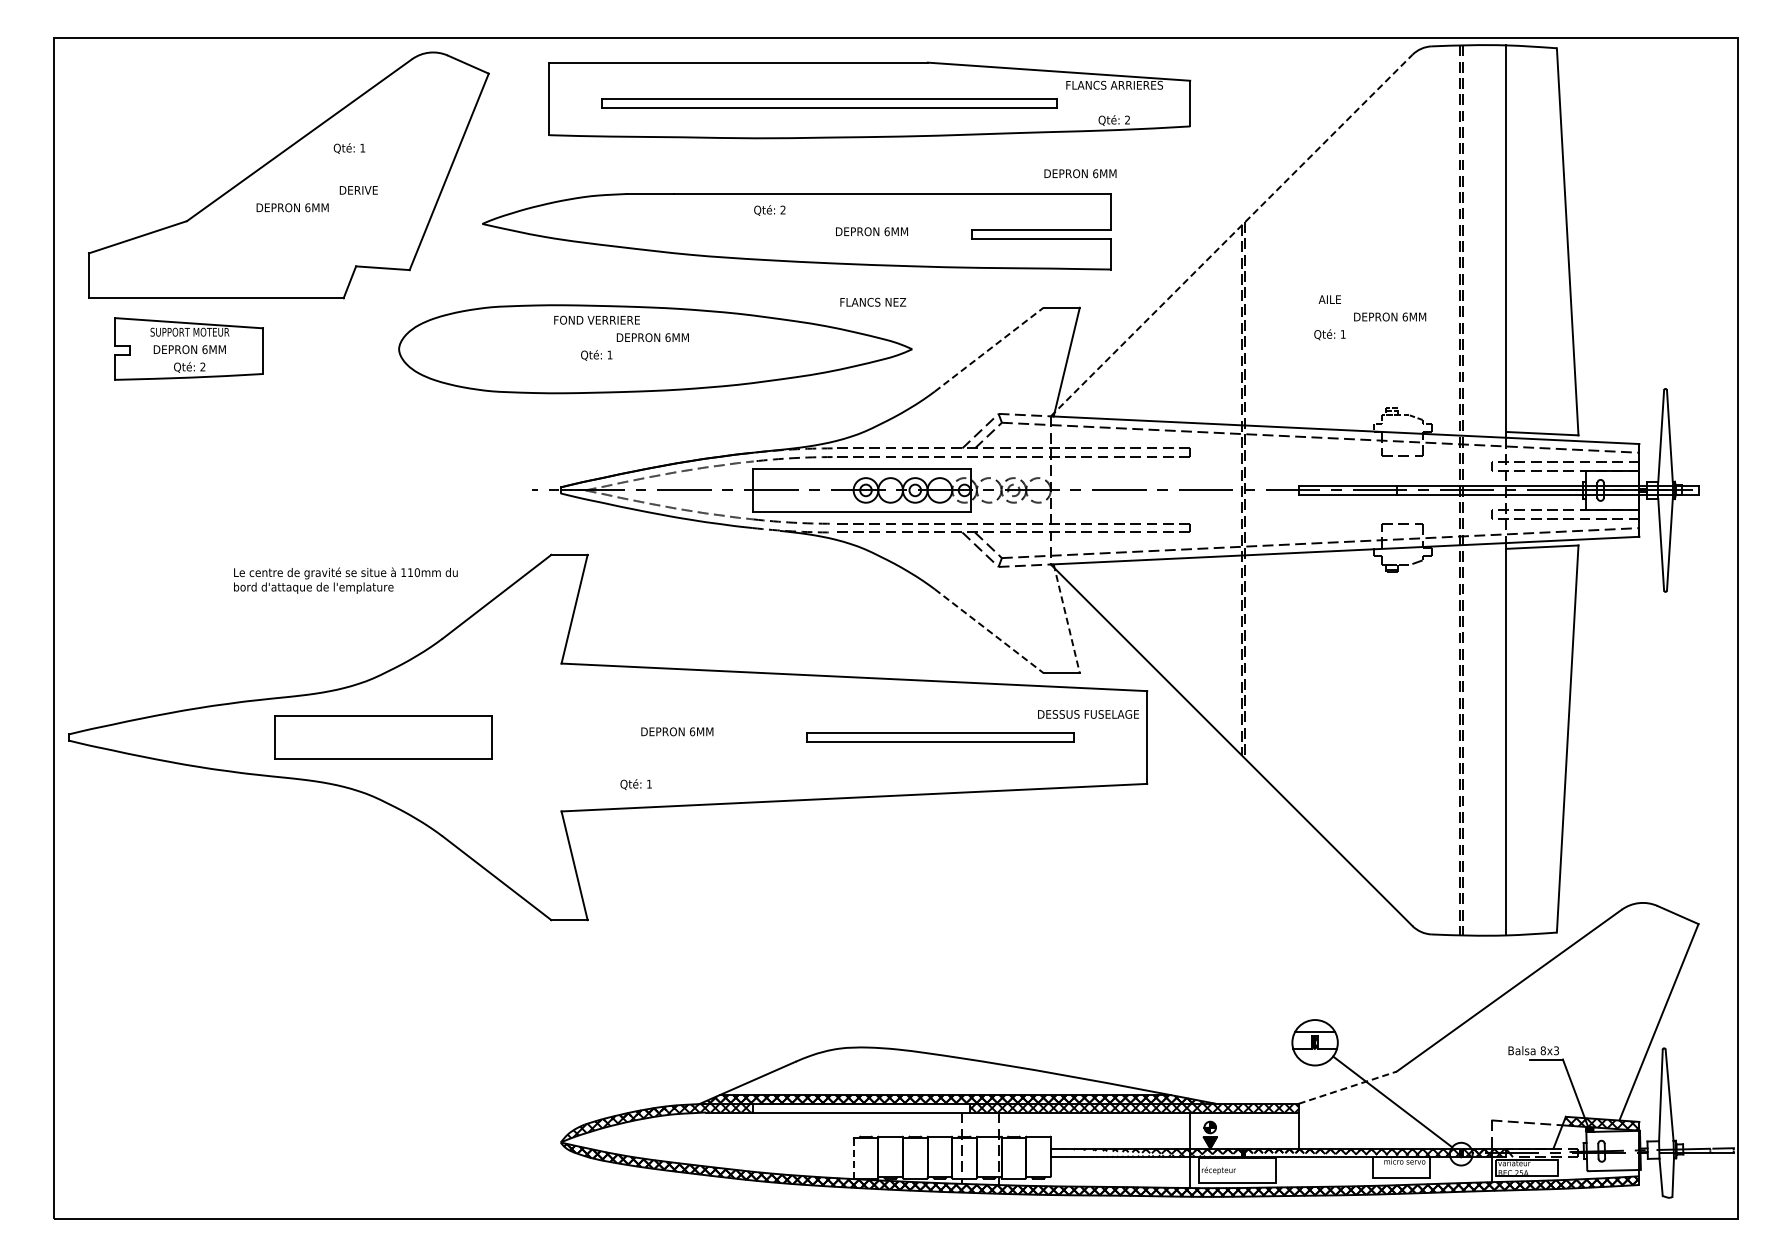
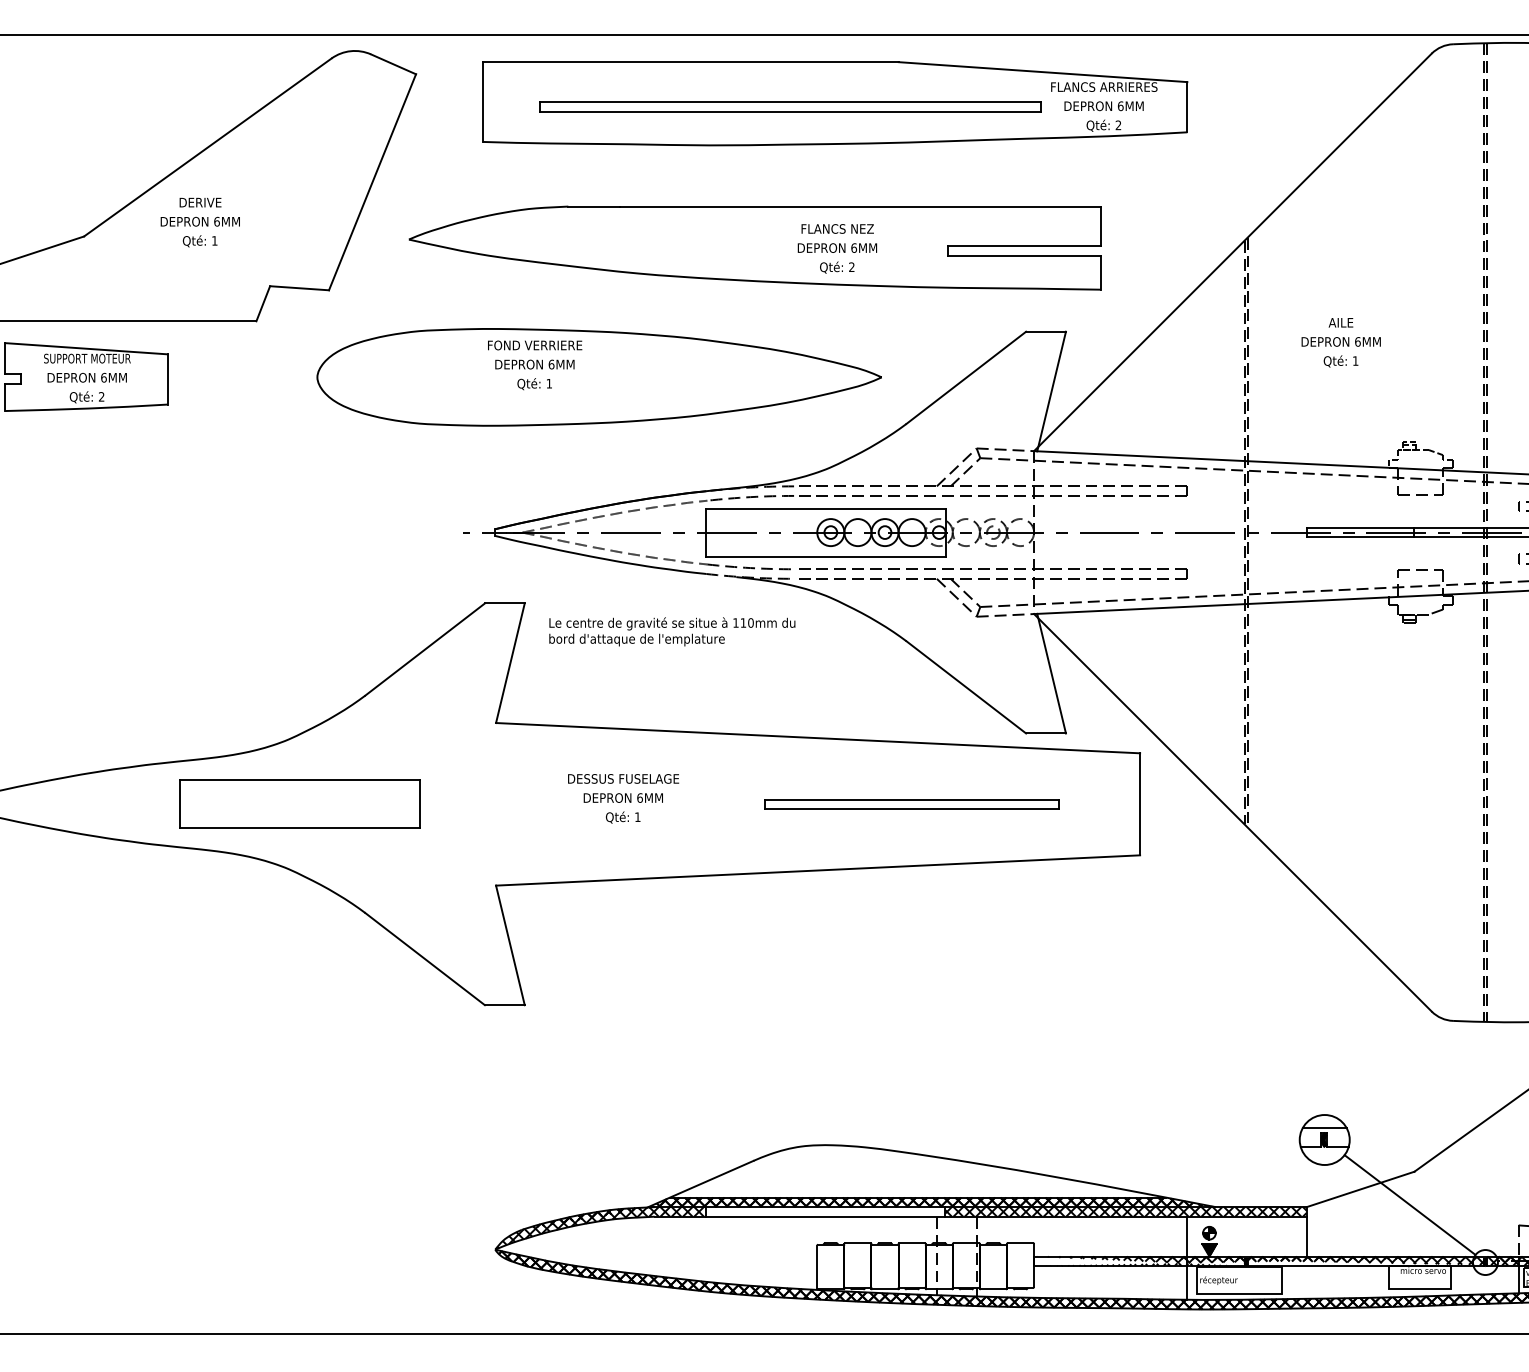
text: (349, 148) -> (200, 241), moved
text: (1080, 173) -> (1104, 105), moved
text: (358, 190) -> (200, 202), moved
text: (769, 210) -> (836, 267), moved
line: (1231, 235) -> (1232, 252), dashed -> solid
text: (873, 301) -> (837, 228), moved
text: (1390, 316) -> (1341, 341), moved
text: (652, 337) -> (534, 364), moved
line: (989, 349) -> (966, 377), dashed -> solid
text: (345, 580) -> (671, 631), moved
line: (1066, 618) -> (1051, 673), dashed -> solid
line: (989, 631) -> (966, 687), dashed -> solid
text: (1088, 714) -> (623, 779), moved
text: (635, 784) -> (622, 817), moved
line: (1347, 1087) -> (1360, 1189), dashed -> solid
line: (853, 1158) -> (817, 1267), dashed -> solid

